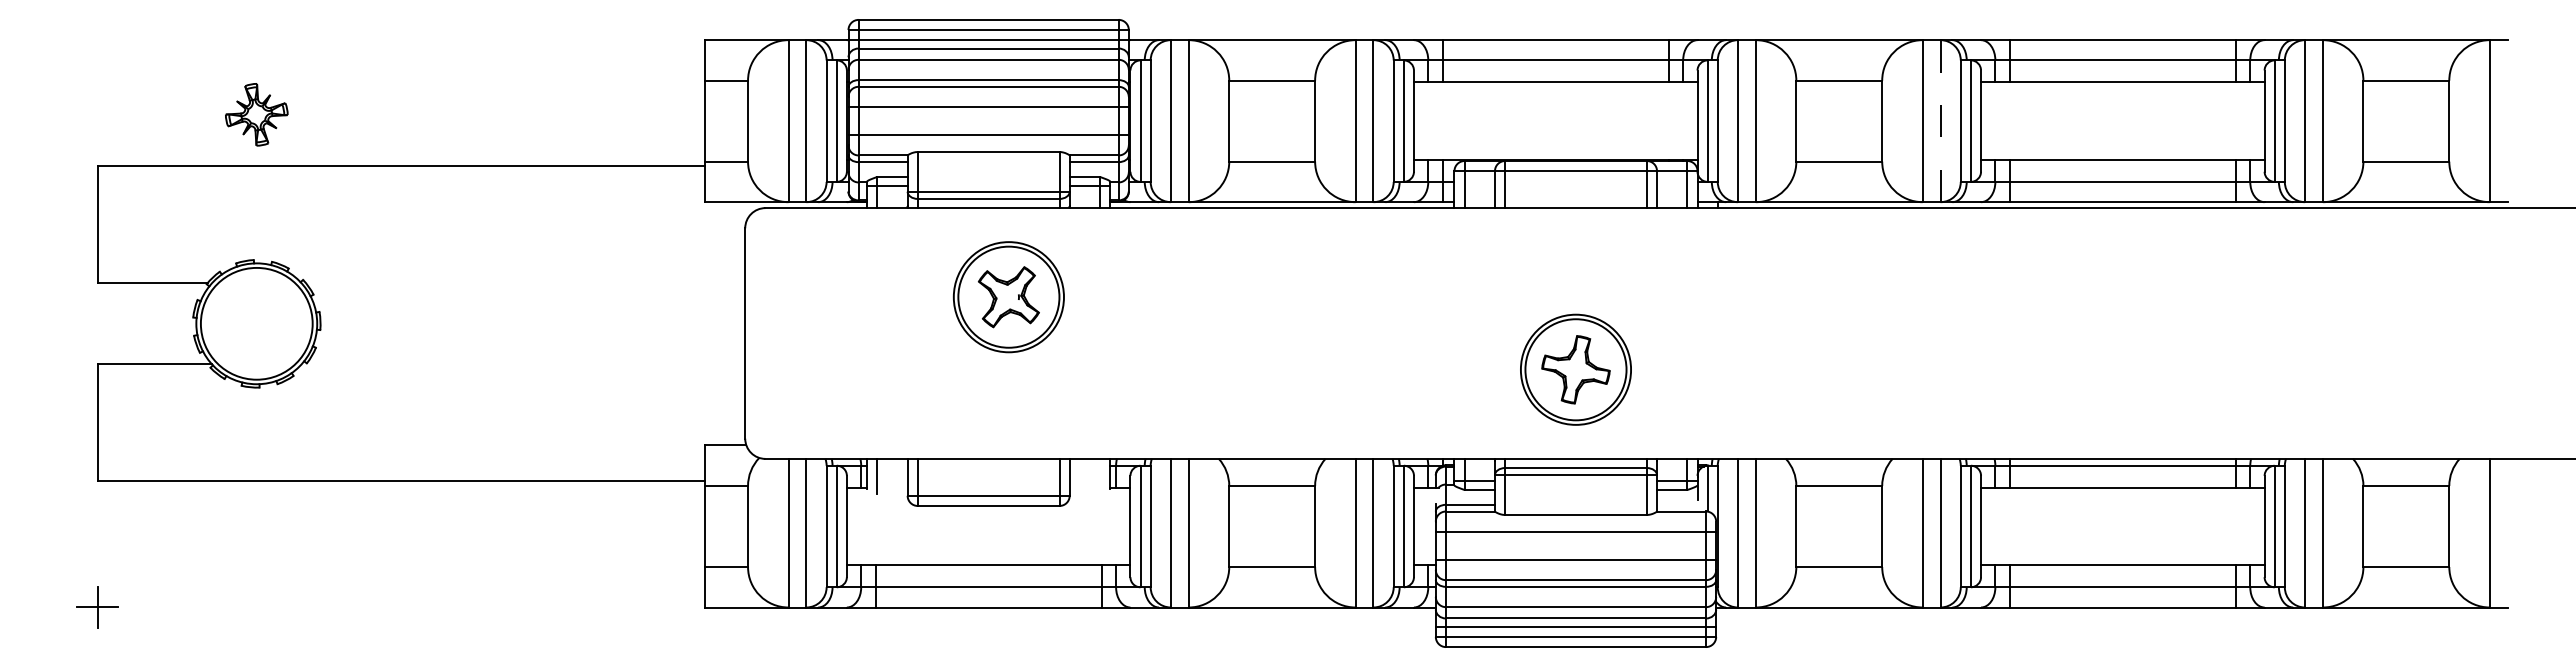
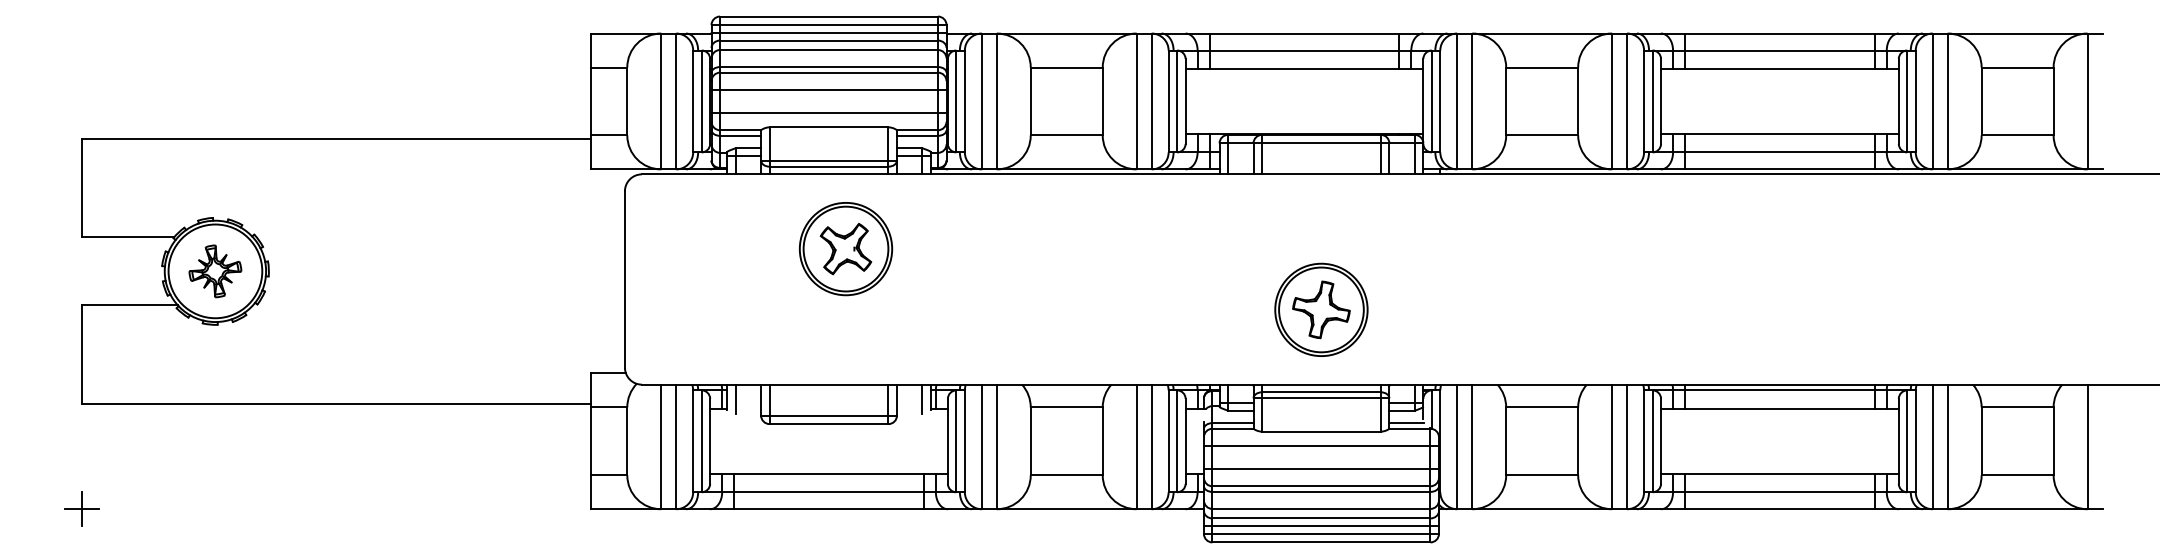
part: (256, 114) -> (215, 271), moved
line: (1940, 120) -> (1627, 100), dashed -> solid
line: (1100, 476) -> (922, 399), added
line: (1677, 504) -> (1406, 422), added

